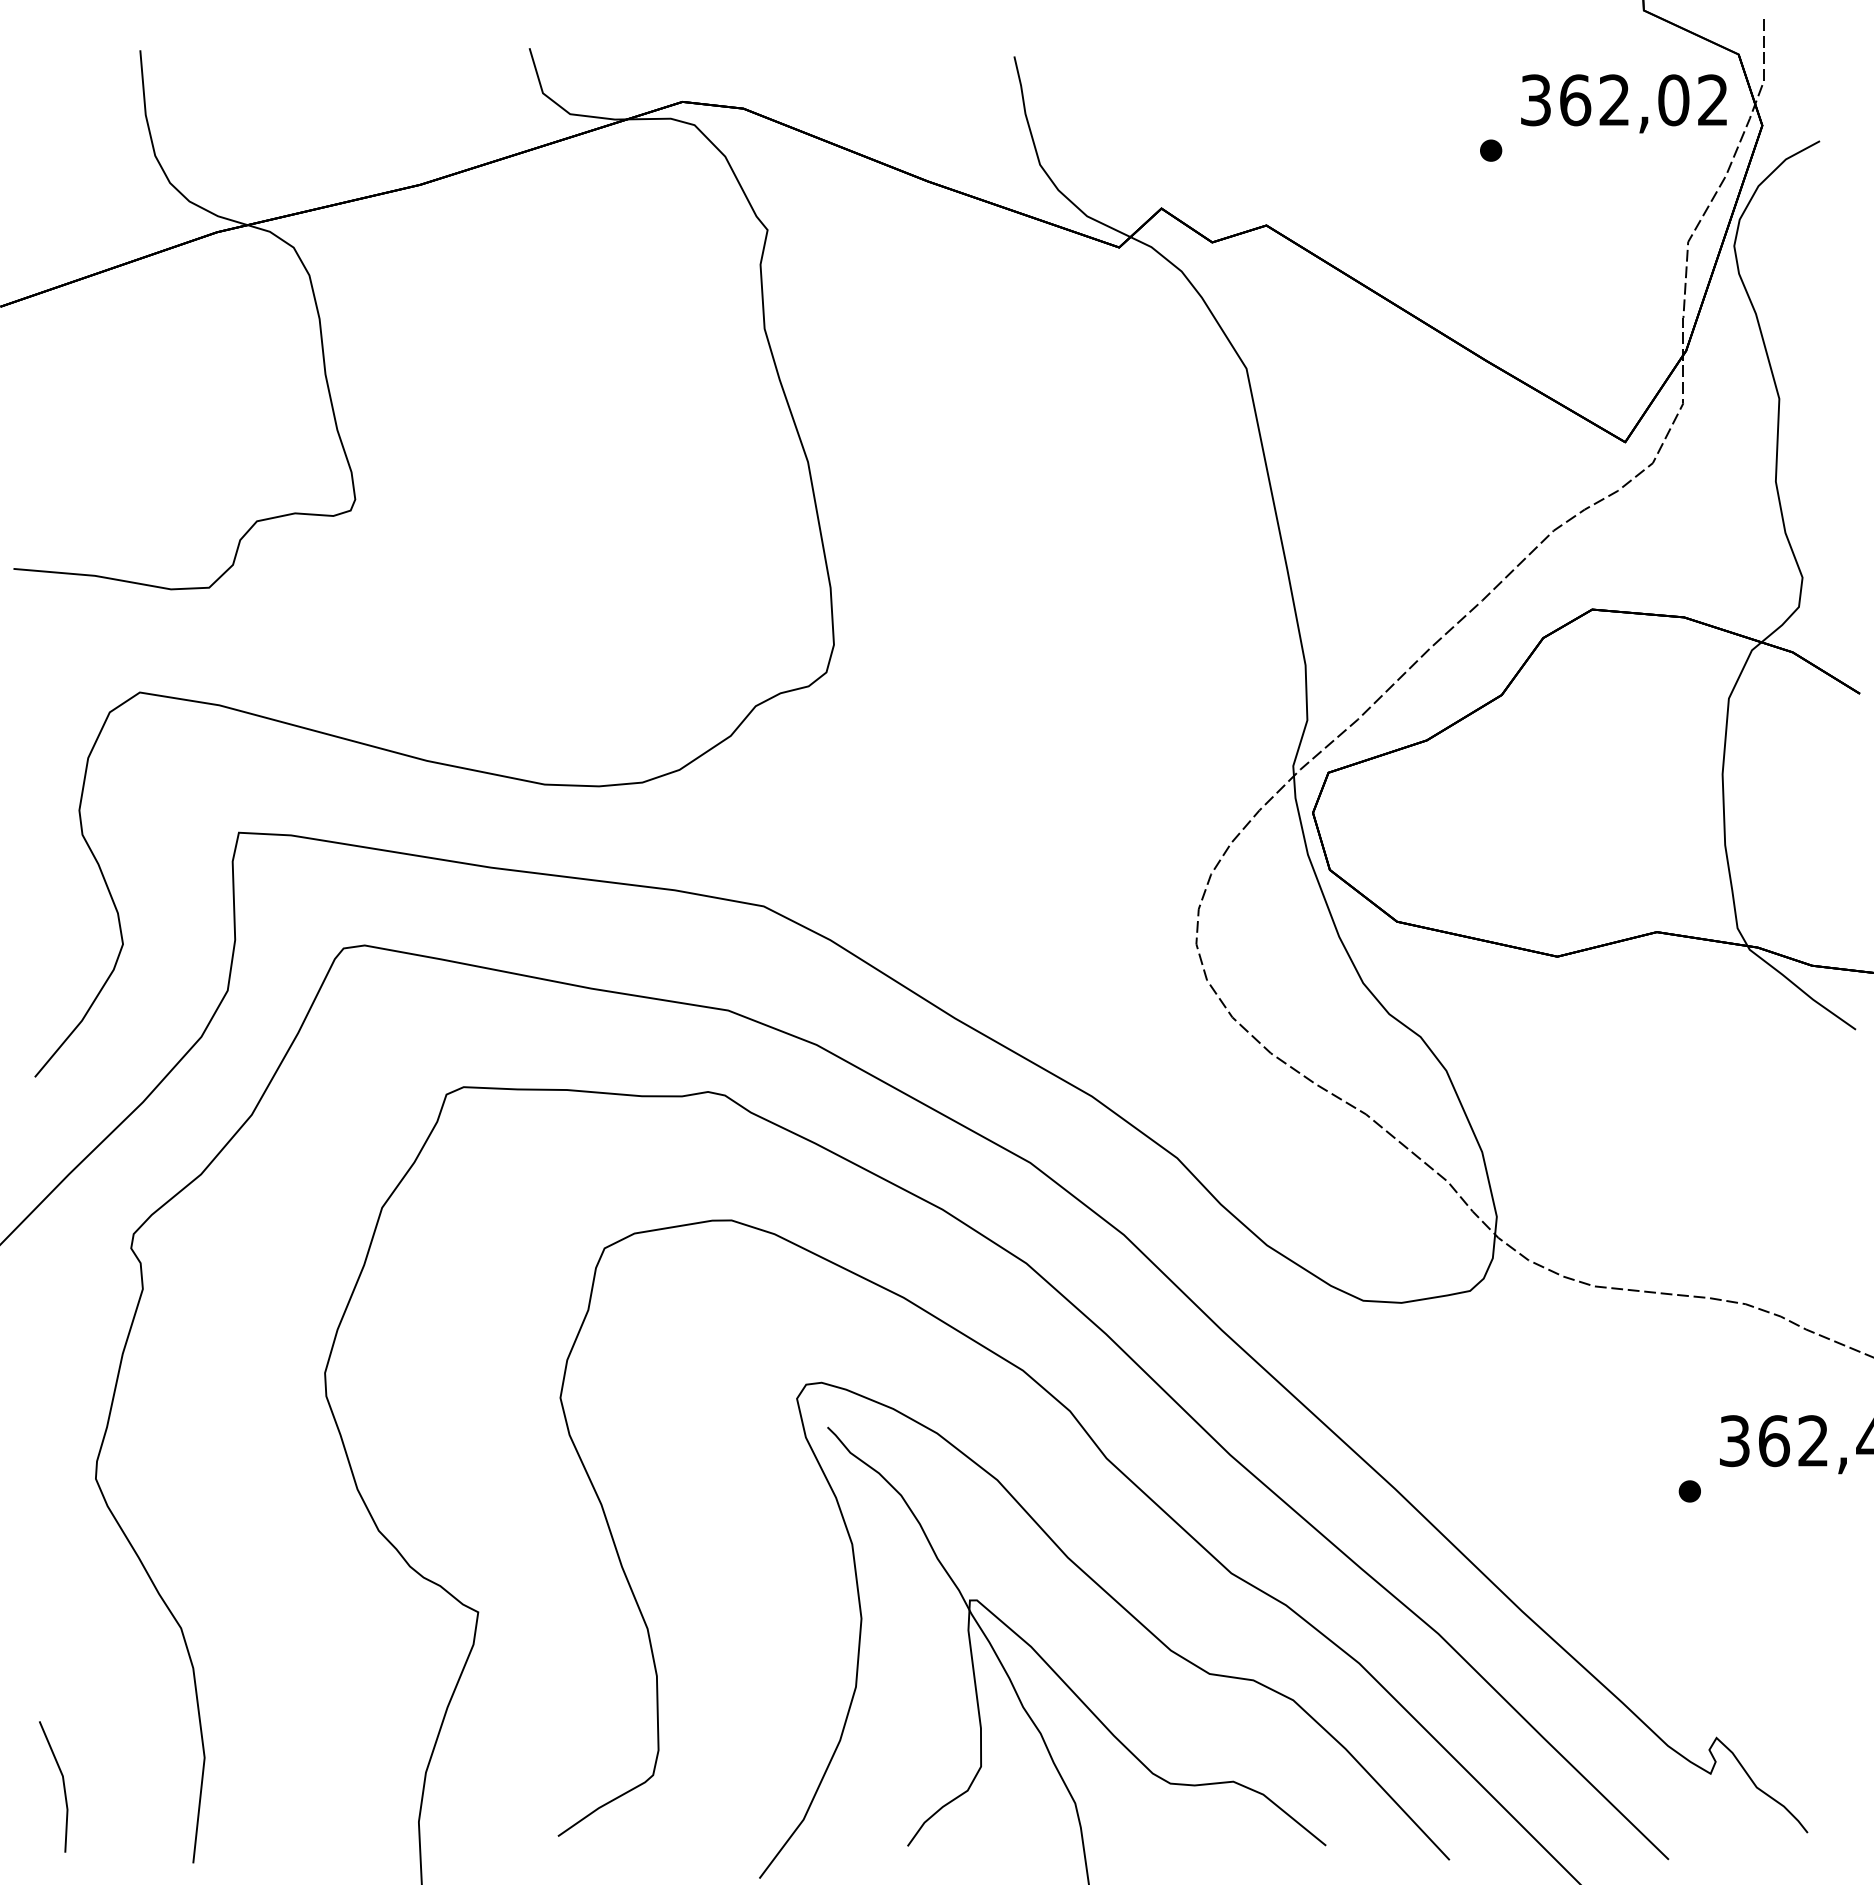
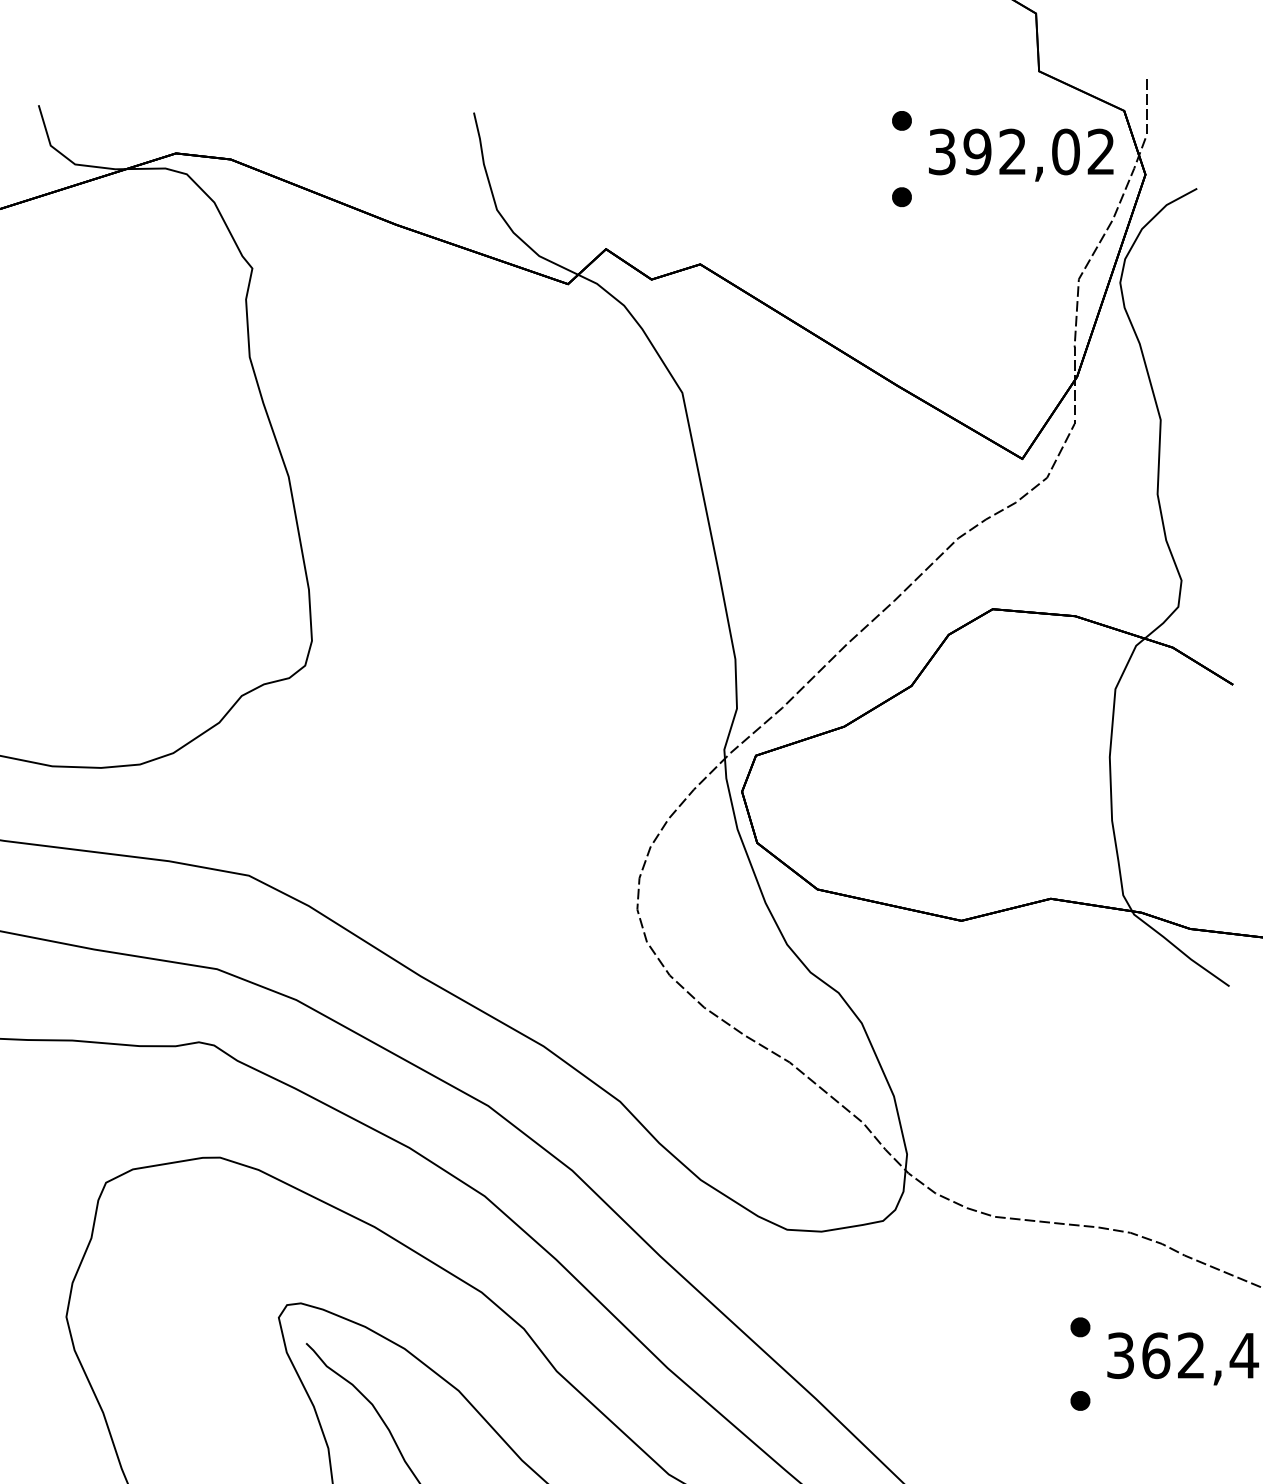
part: (1491, 65) -> (902, 120), added
text: (1575, 100) -> (977, 152), 362,02 -> 392,02
part: (1689, 1409) -> (1080, 1327), added

